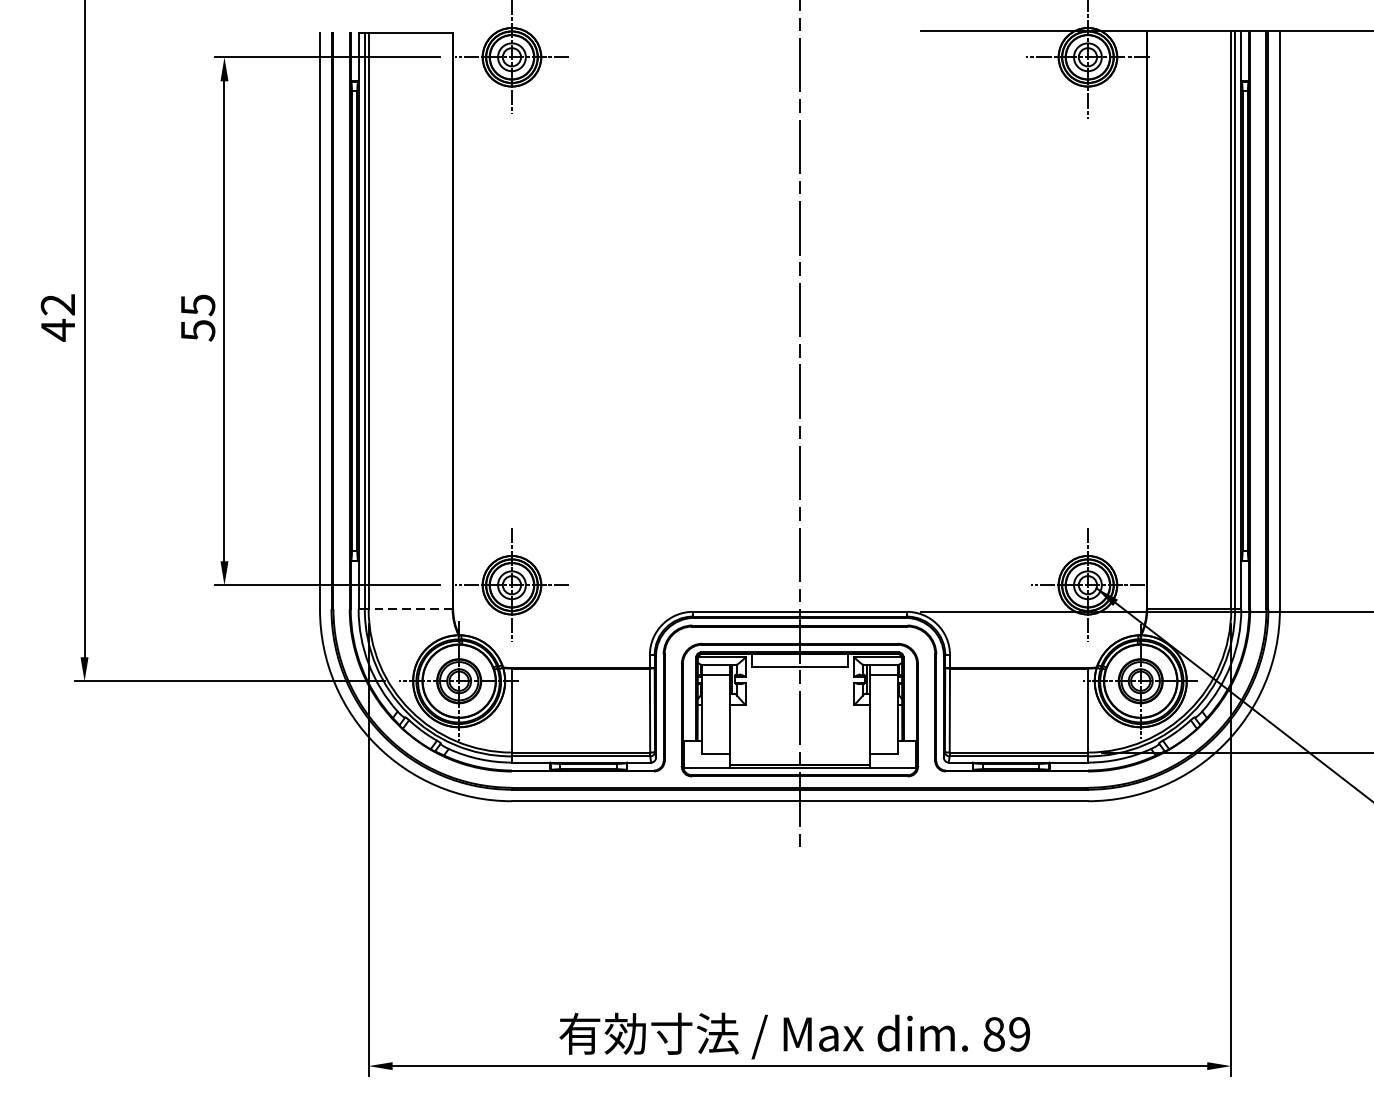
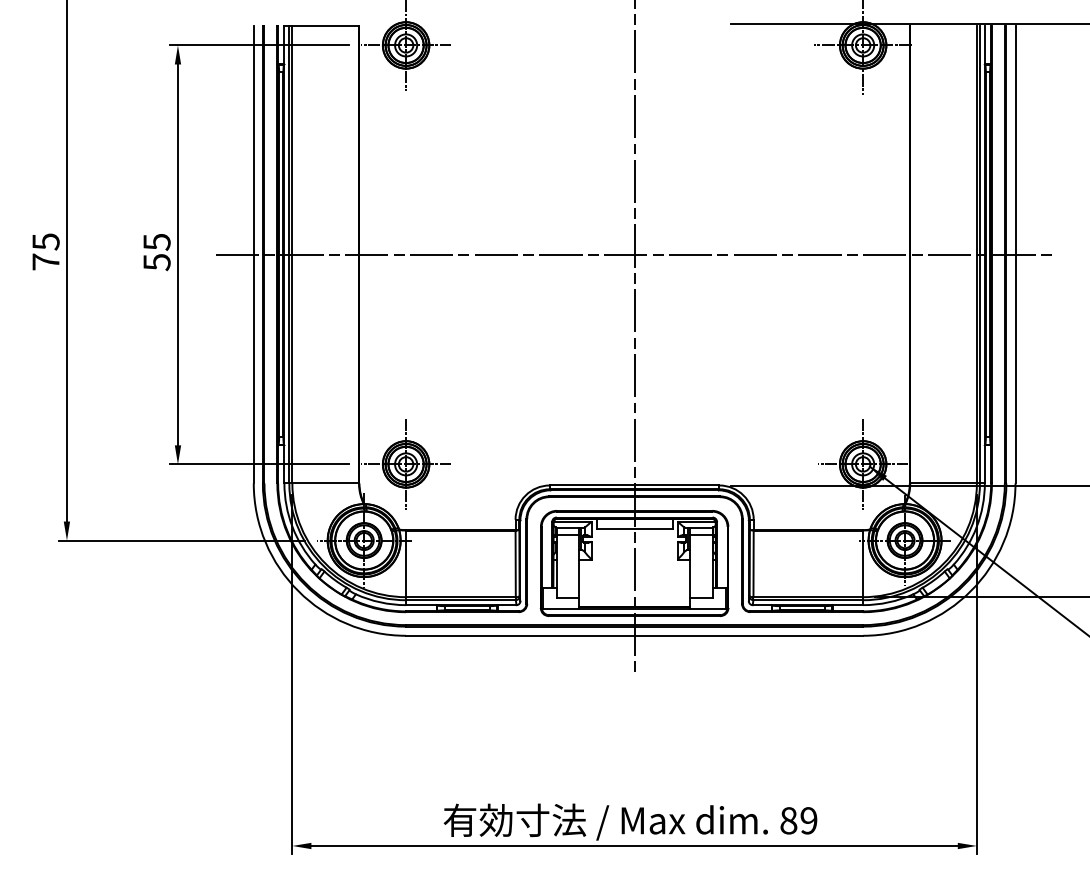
text: (57, 318) -> (45, 252), 42 -> 75
line: (799, 320) -> (634, 254), added
line: (410, 609) -> (325, 483), dashed -> solid

